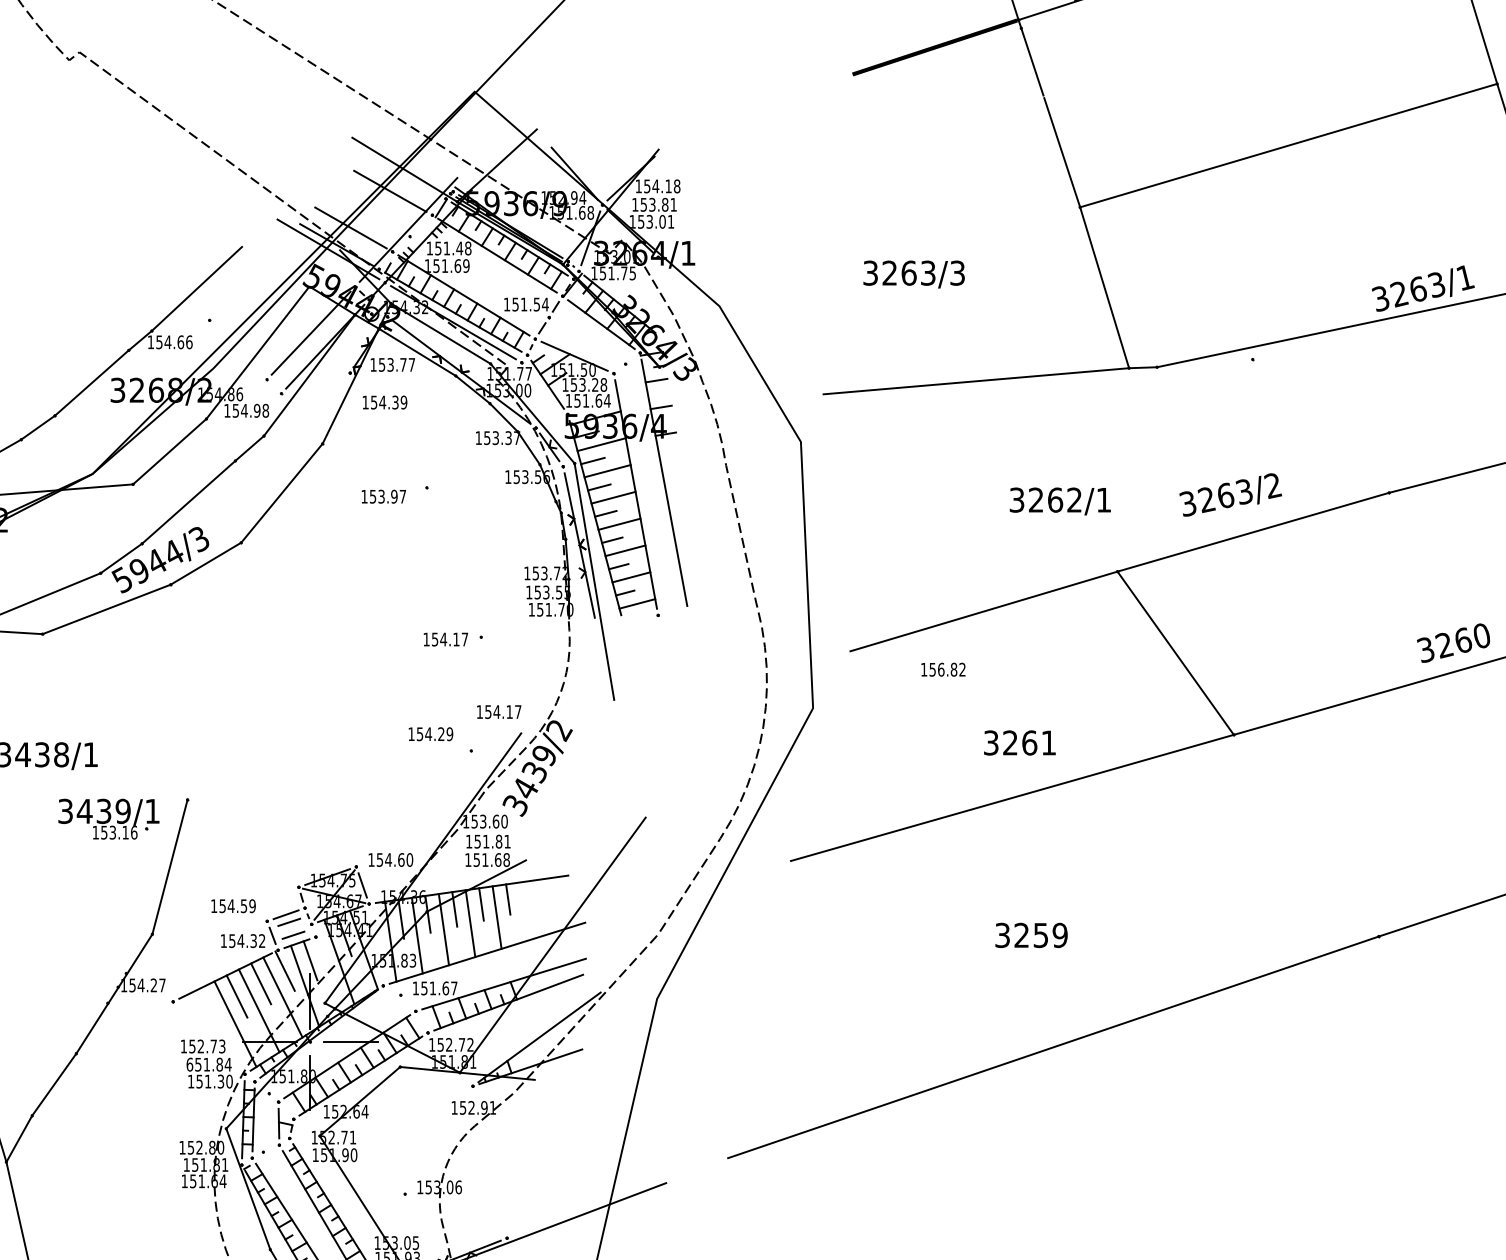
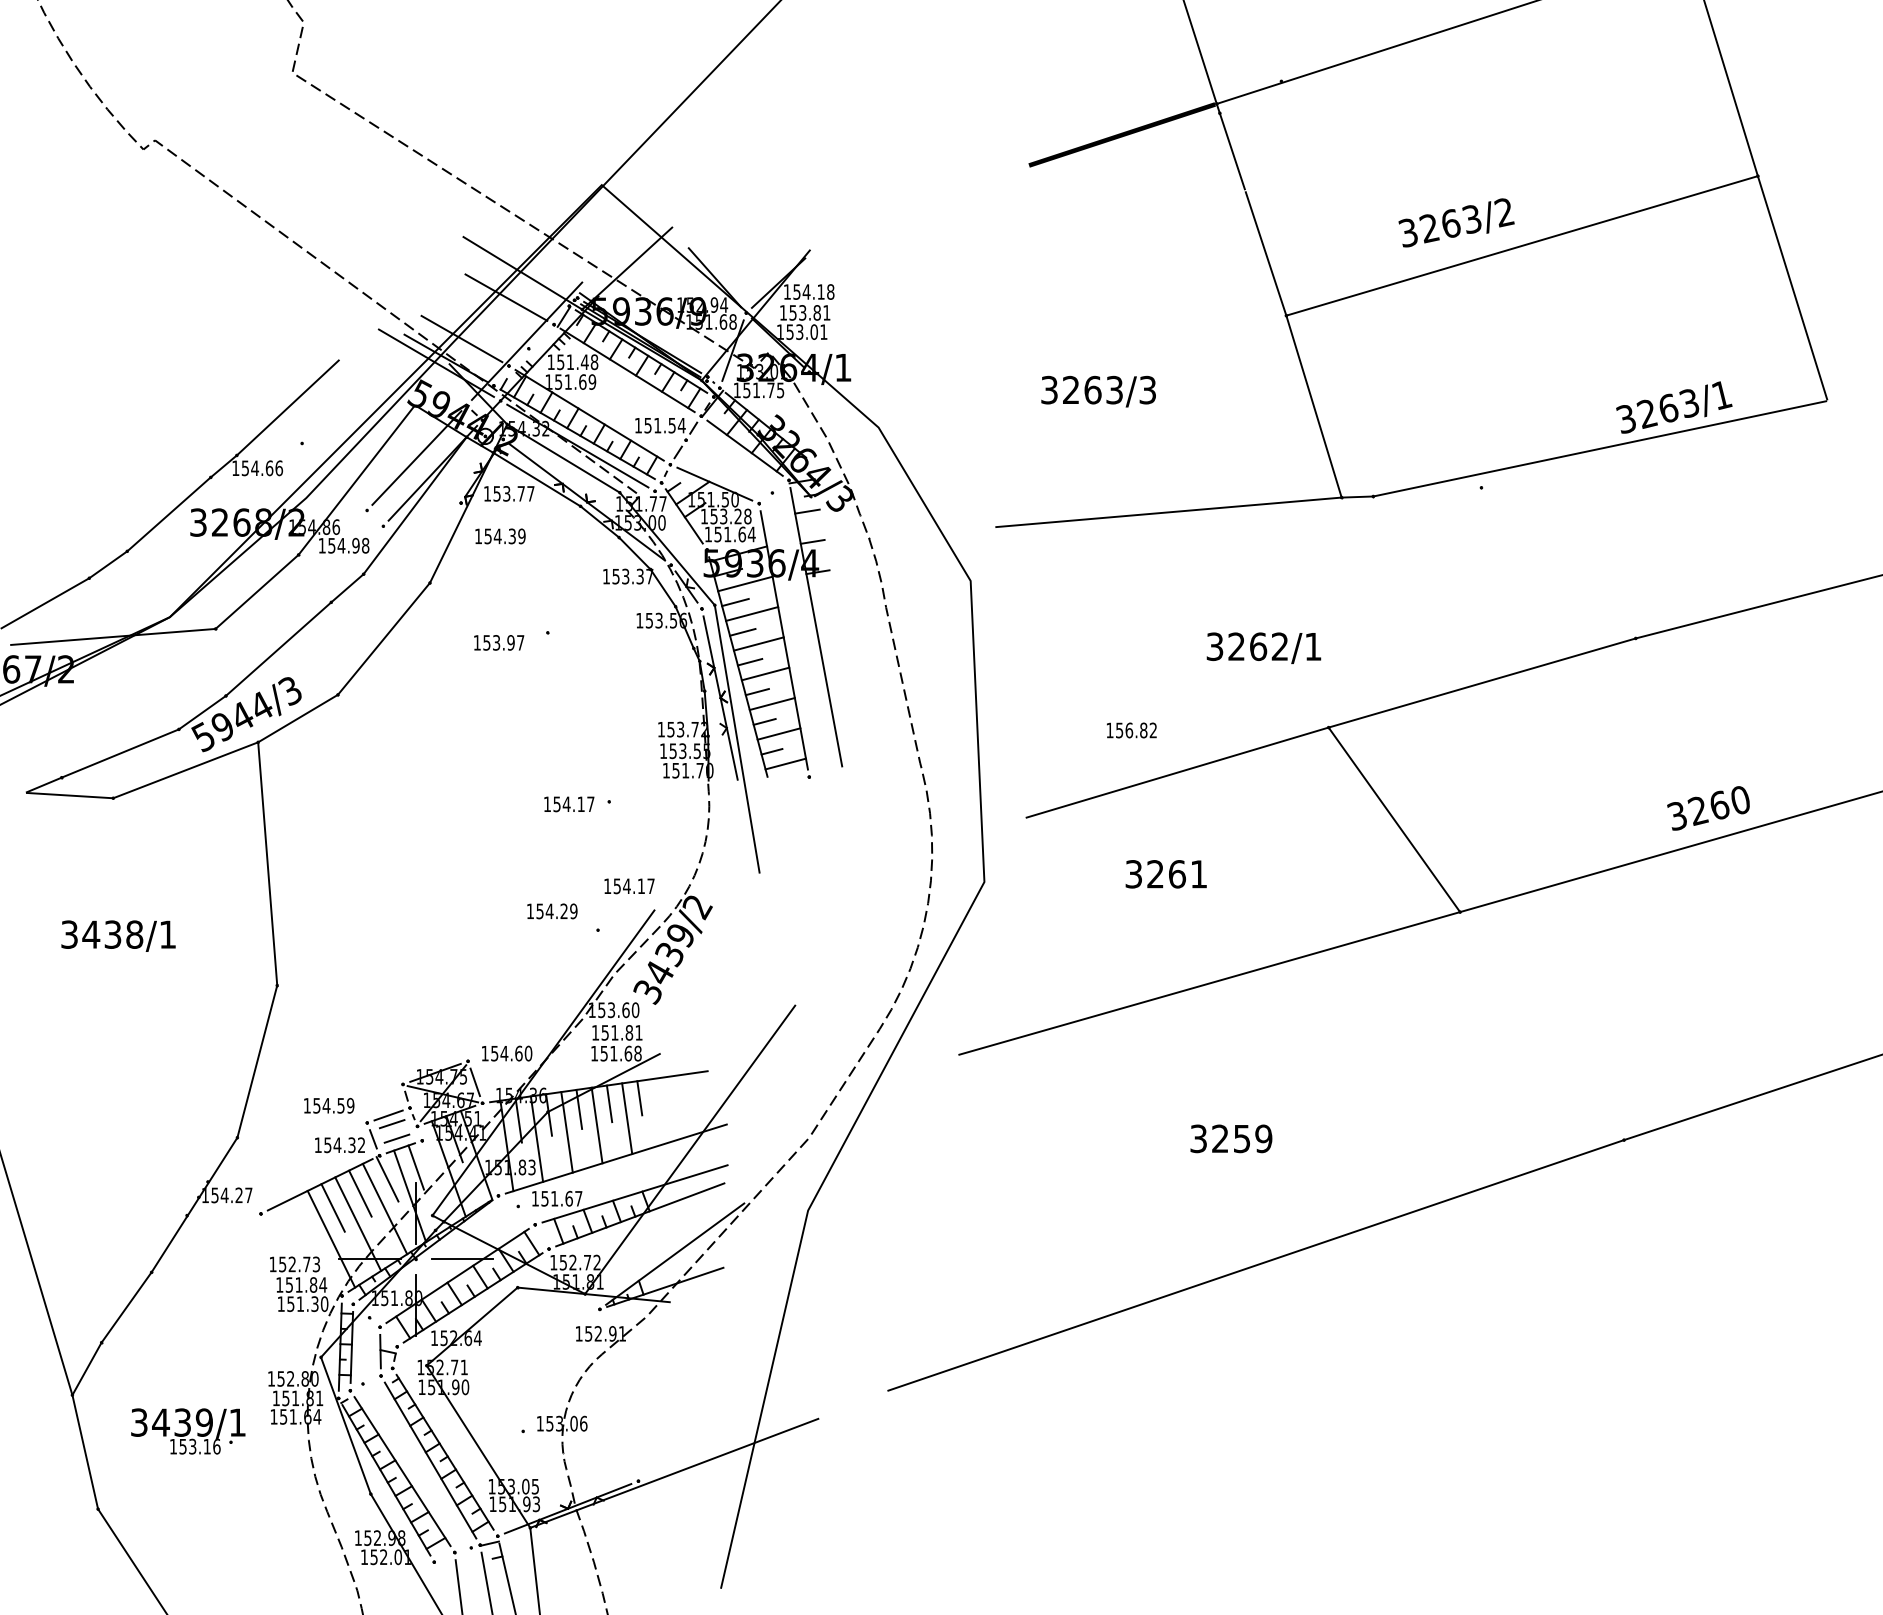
text: (1230, 494) -> (1456, 222), moved
text: (943, 669) -> (1131, 730), moved
line: (178, 691) -> (267, 863), added
text: (1019, 743) -> (1165, 874), moved
part: (109, 819) -> (188, 1431), moved
text: (189, 1064) -> (279, 1284), 651.84 -> 151.84

